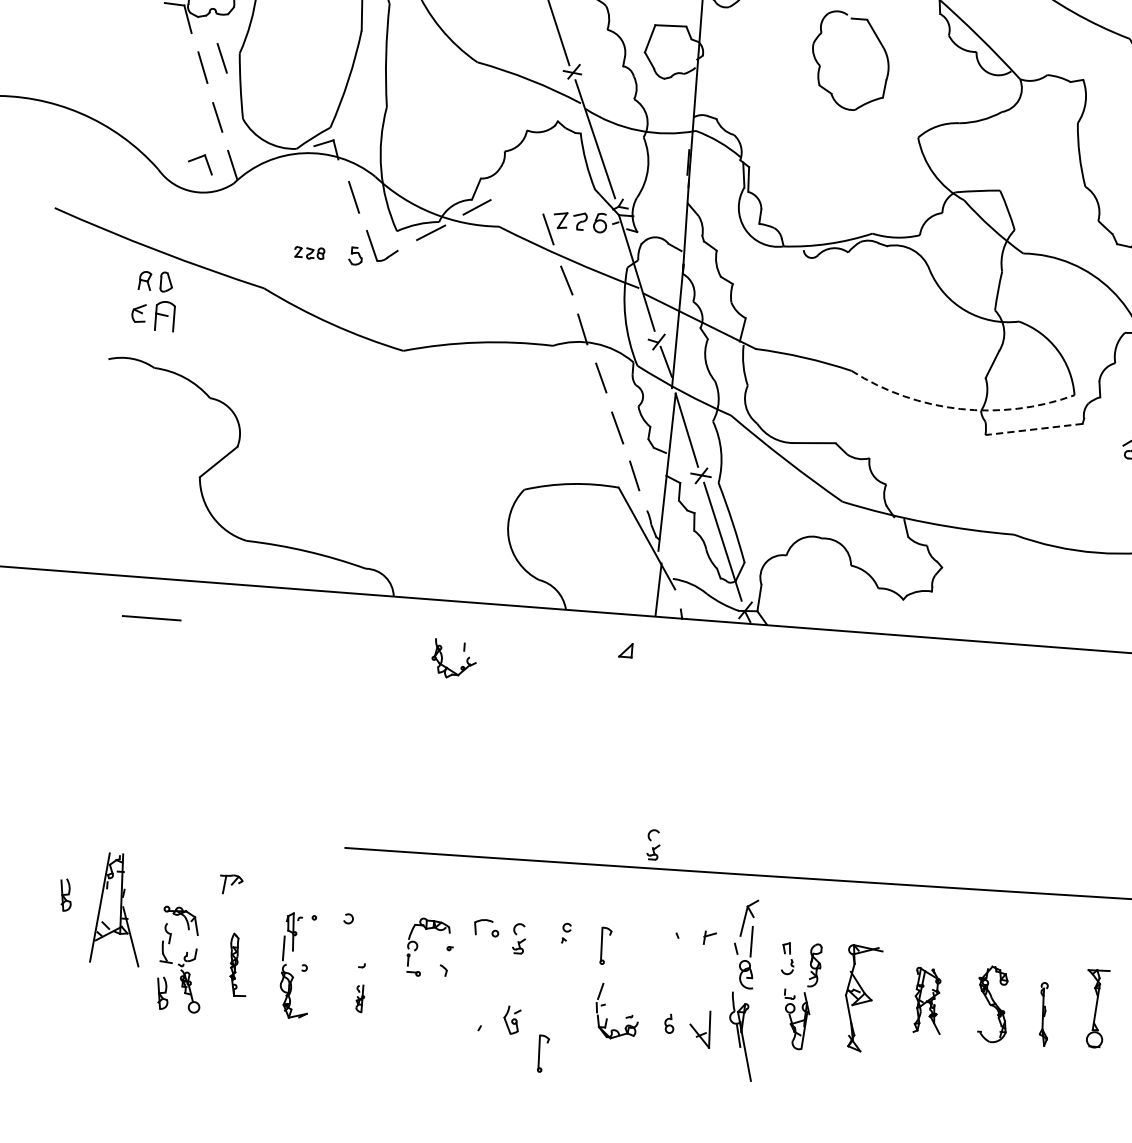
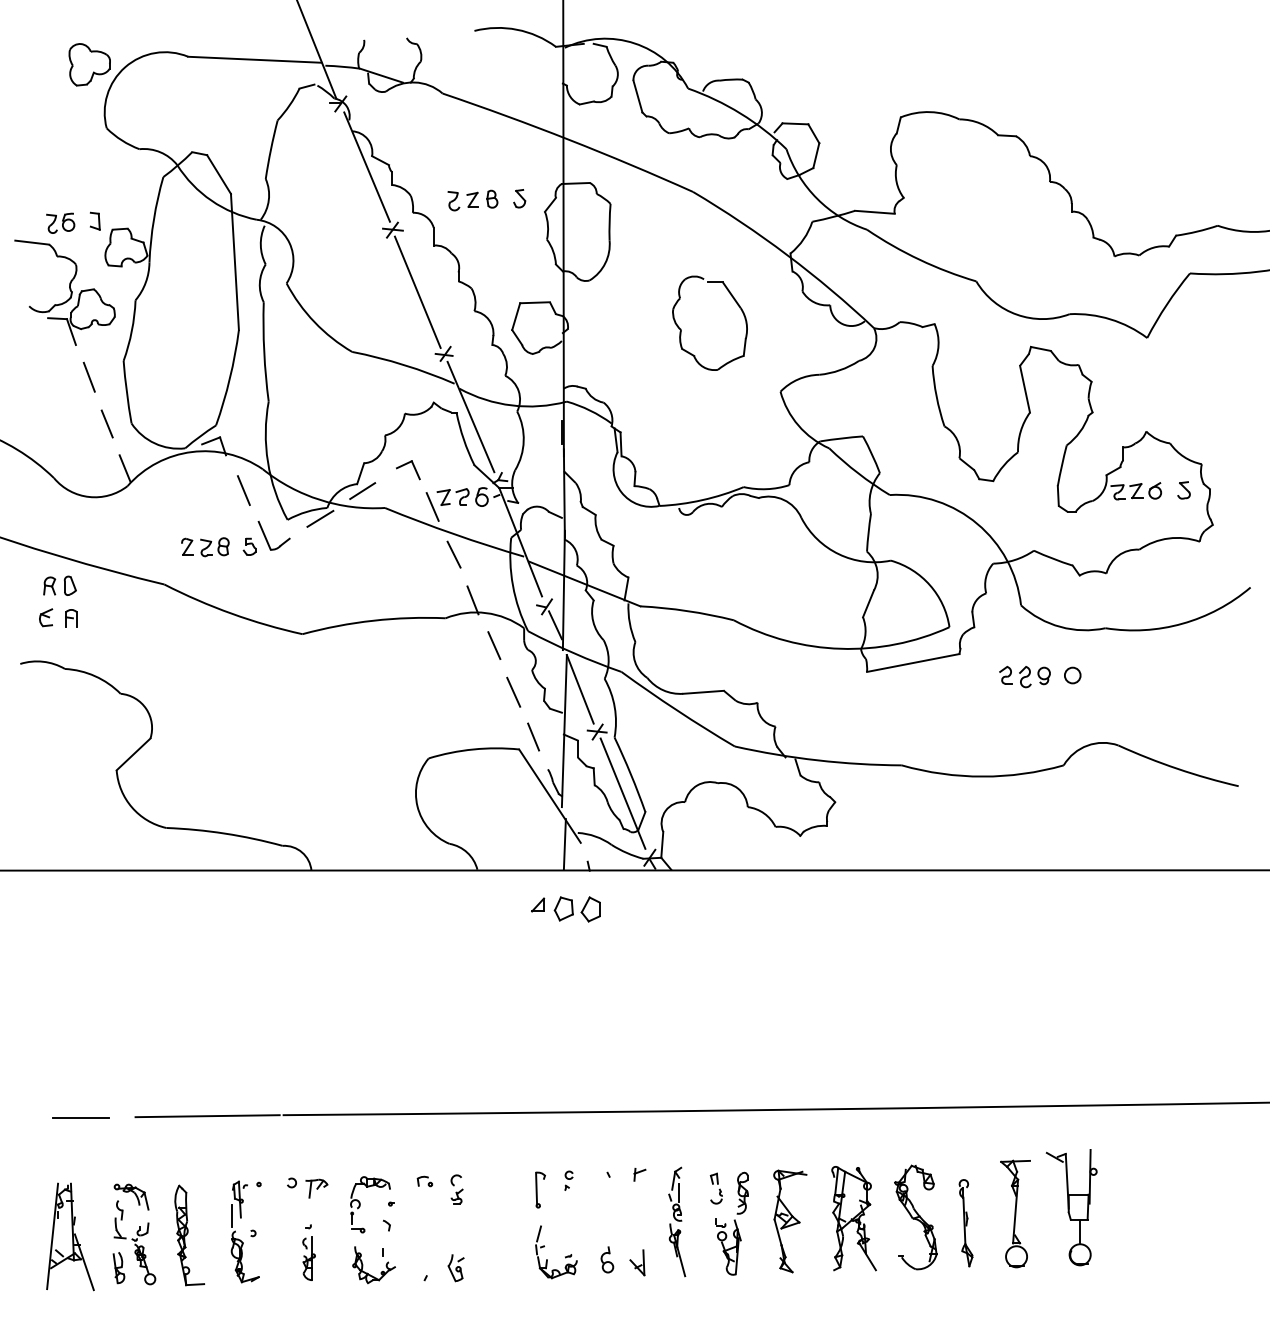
line: (221, 57) -> (106, 366), removed
part: (200, 164) -> (408, 470), moved
part: (309, 253) -> (205, 547), size x1.67
part: (165, 316) -> (71, 618), size x0.62
arc: (959, 408) -> (840, 648), dashed -> solid
line: (1033, 429) -> (912, 663), dashed -> solid
line: (151, 617) -> (80, 1117), moved
part: (665, 658) -> (576, 909), added
part: (446, 666) -> (367, 1272), moved
line: (266, 843) -> (207, 1116), added
part: (653, 844) -> (578, 1089), removed
part: (230, 884) -> (316, 1188), moved
part: (65, 895) -> (18, 1181), removed
part: (118, 909) -> (70, 1236), moved
part: (486, 927) -> (424, 1181), size x0.62
part: (566, 933) -> (568, 1180), moved
part: (238, 965) -> (189, 1235), size x1.67
part: (745, 989) -> (677, 1221), size x0.62
part: (359, 998) -> (308, 1258), size x1.67
part: (927, 1000) -> (853, 1218), size x1.67
part: (992, 1004) -> (915, 1217), size x1.43
part: (1096, 1008) -> (1015, 1213), size x1.43
part: (1043, 1014) -> (965, 1223), size x1.43
part: (669, 1023) -> (607, 1259), size x1.43
part: (700, 1028) -> (637, 1262), size x0.71
part: (543, 1053) -> (488, 1297), removed

